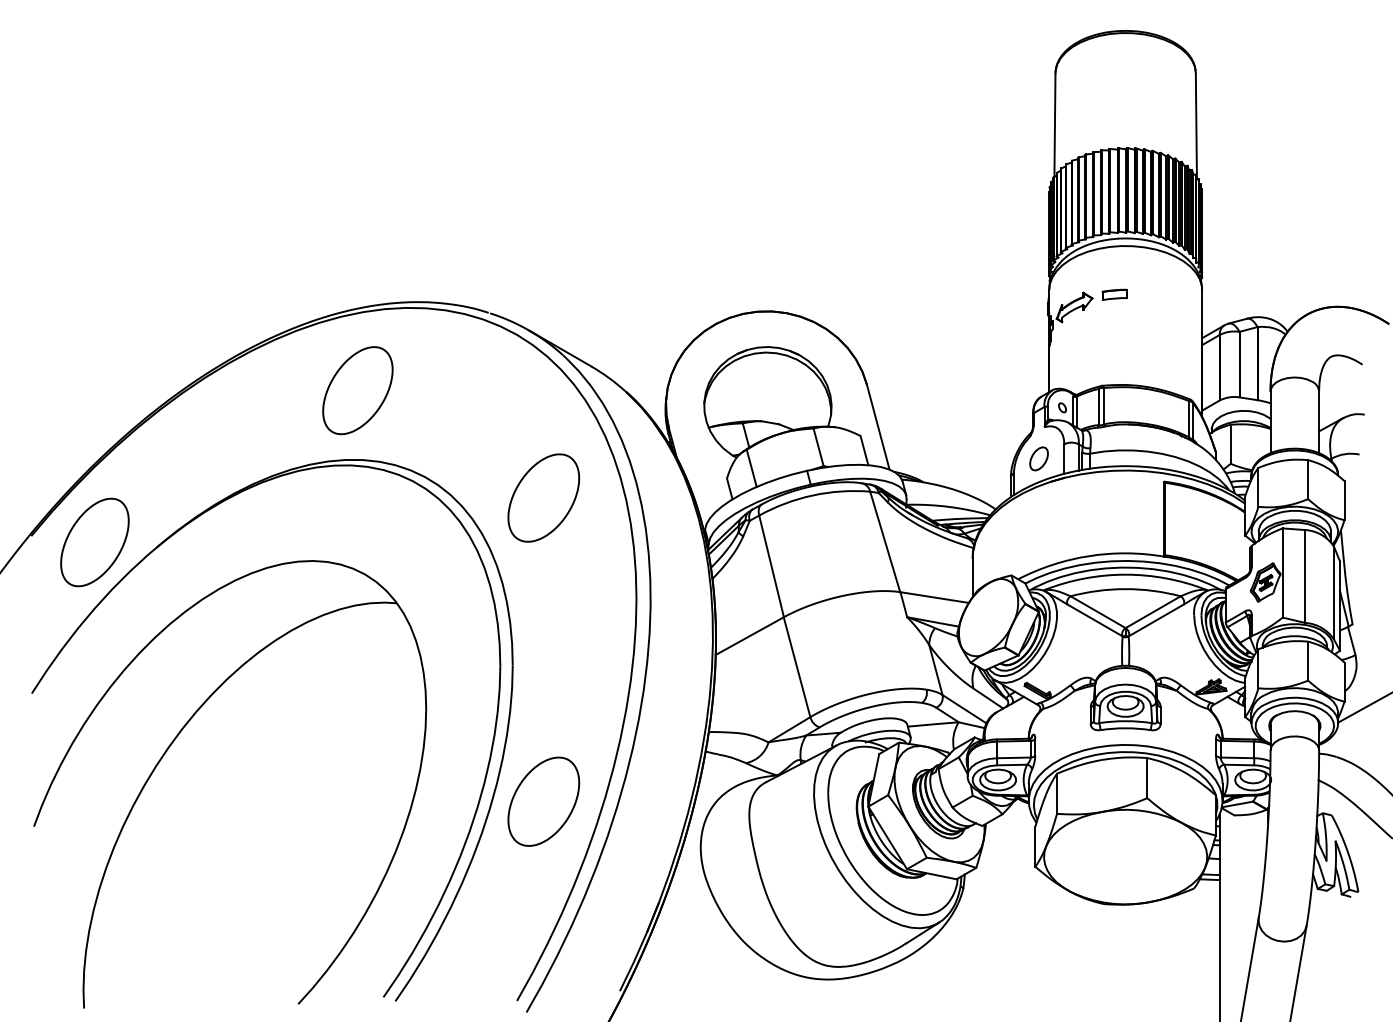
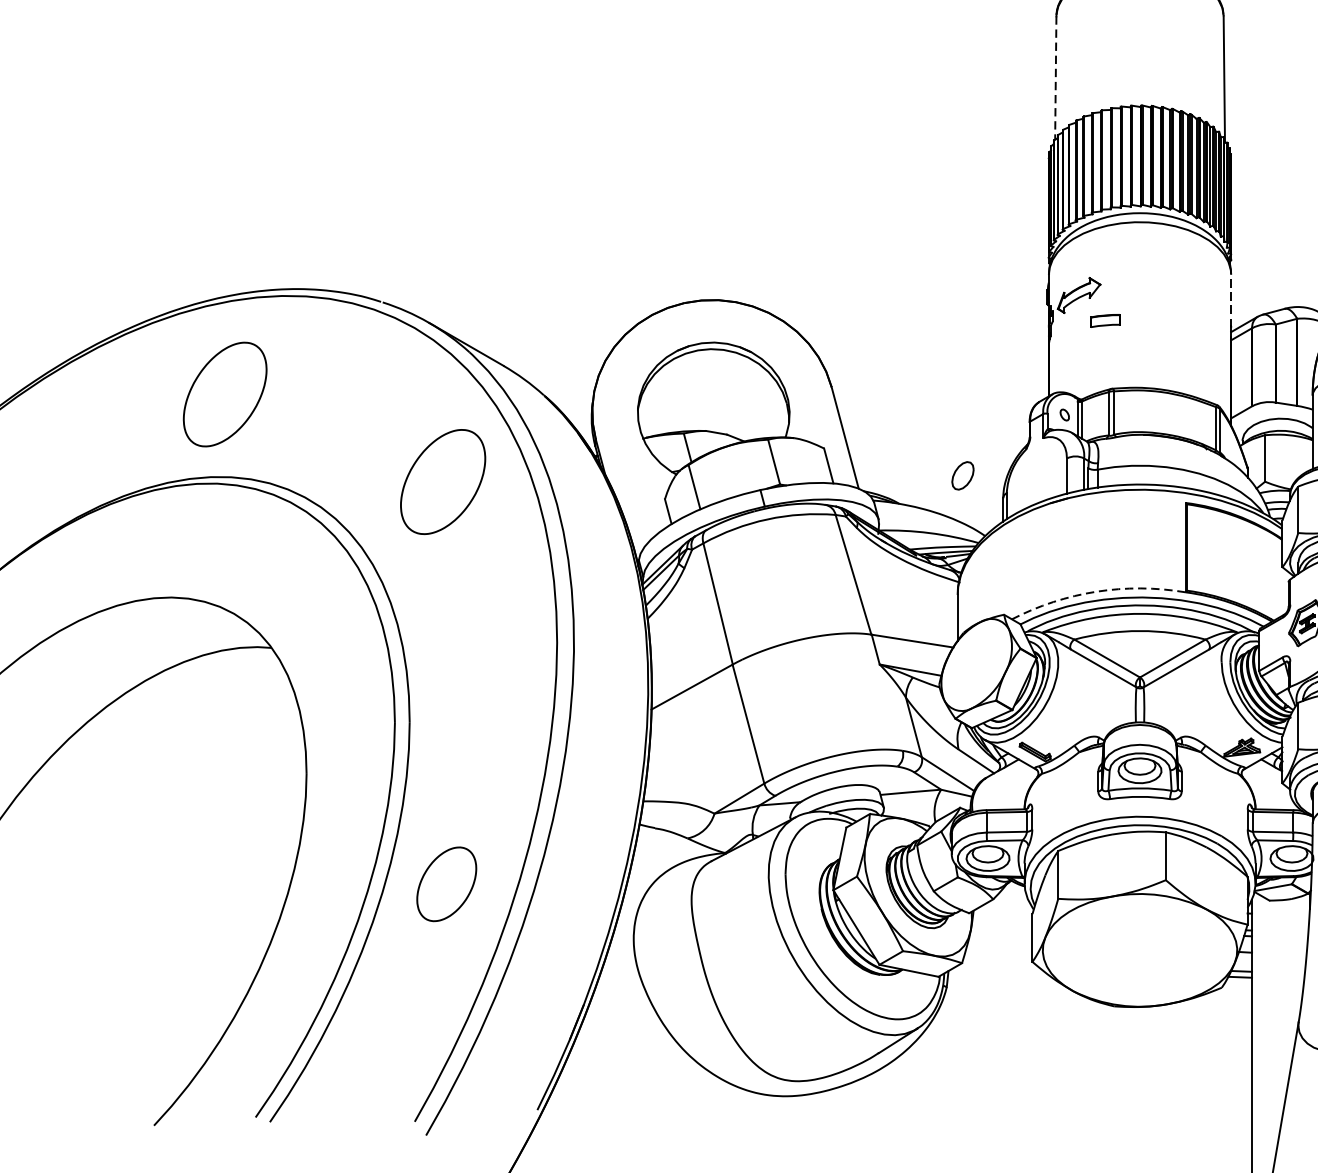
line: (1054, 125) -> (1055, 78), solid -> dashed
part: (1114, 294) -> (1105, 320), moved
line: (1202, 312) -> (1231, 301), solid -> dashed
part: (1038, 458) -> (962, 475), moved
part: (543, 497) -> (442, 481), moved
arc: (1089, 556) -> (1096, 592), solid -> dashed
part: (543, 801) -> (446, 884), size x0.7

